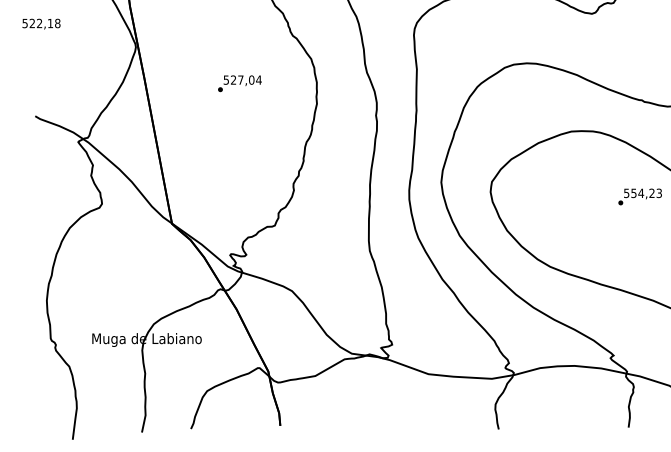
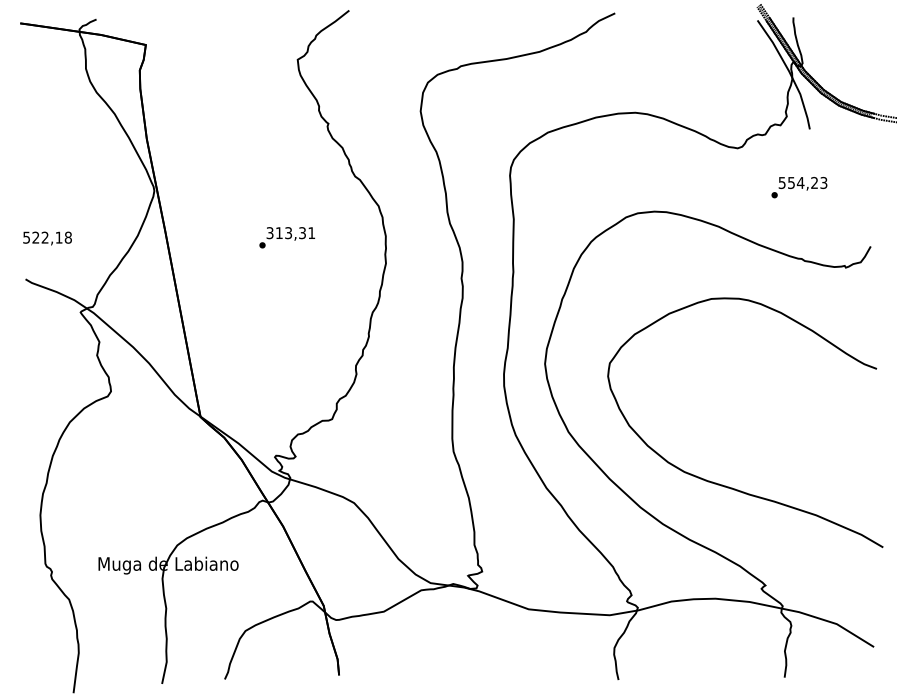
text: (41, 24) -> (47, 238), moved
text: (243, 80) -> (291, 233), 527,04 -> 313,31
text: (640, 196) -> (799, 187), moved

